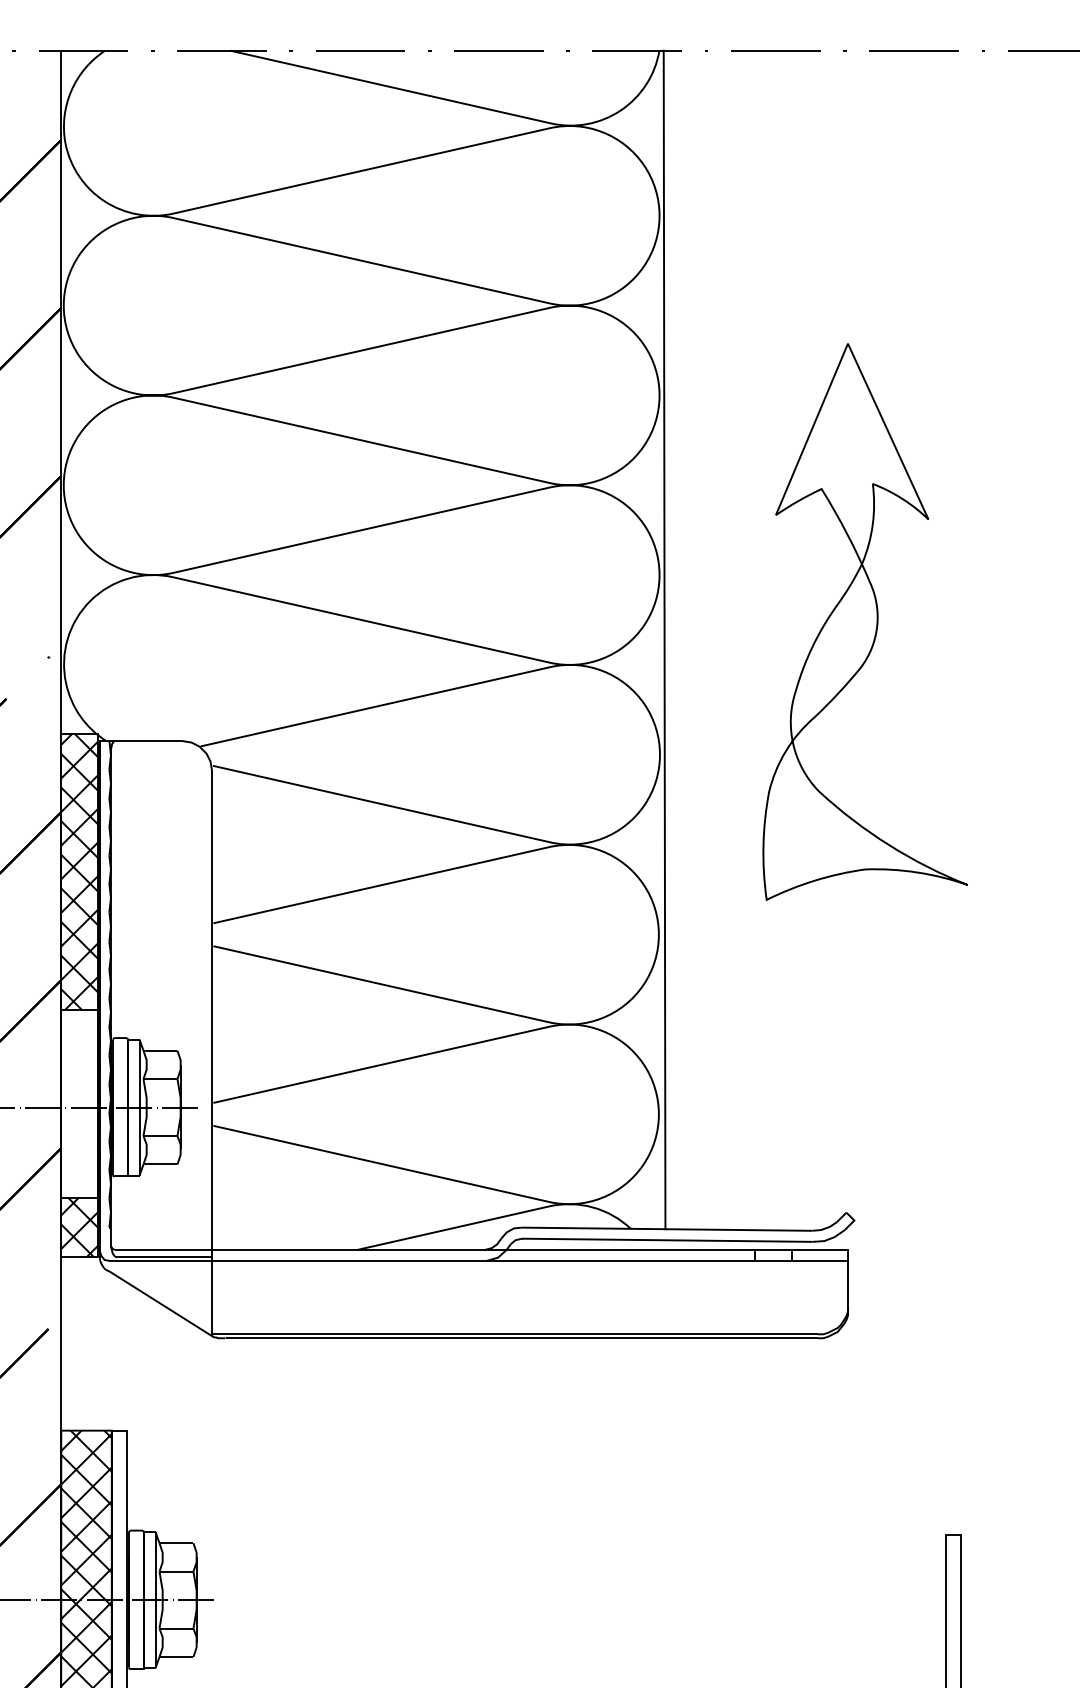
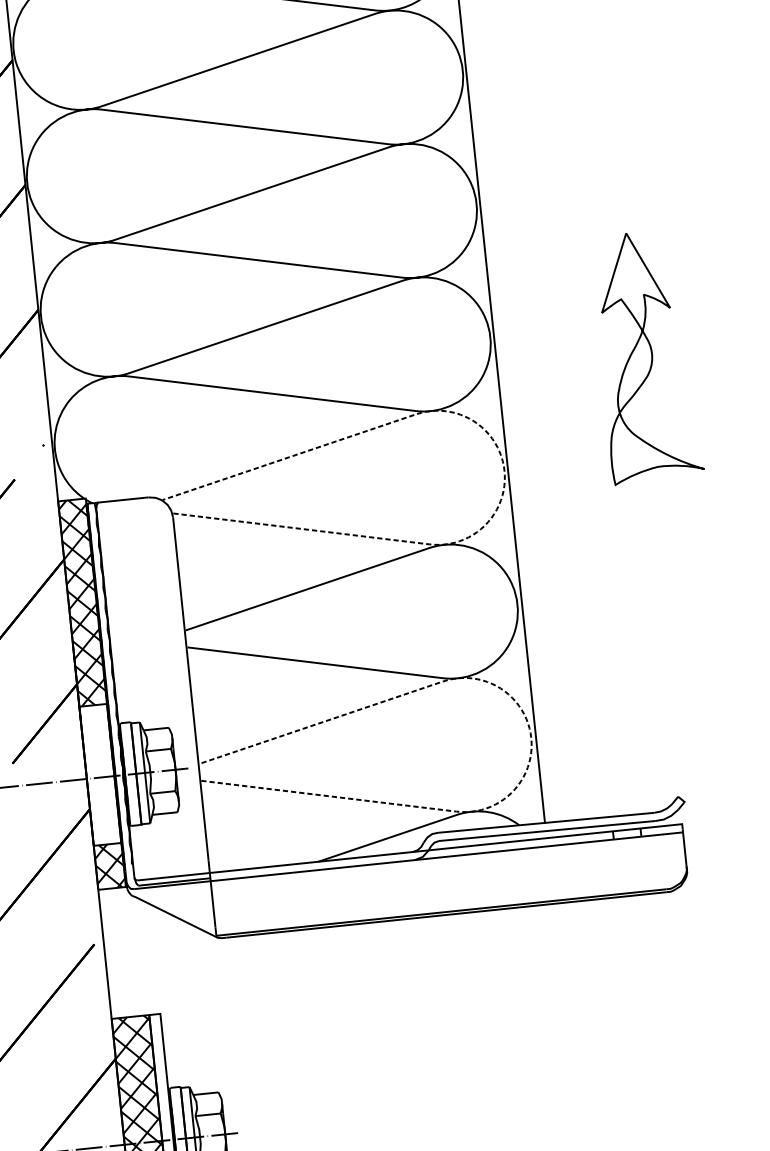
part: (864, 621) -> (646, 356), size x0.6
line: (659, 749) -> (503, 467), solid -> dashed
line: (658, 1114) -> (531, 738), solid -> dashed

